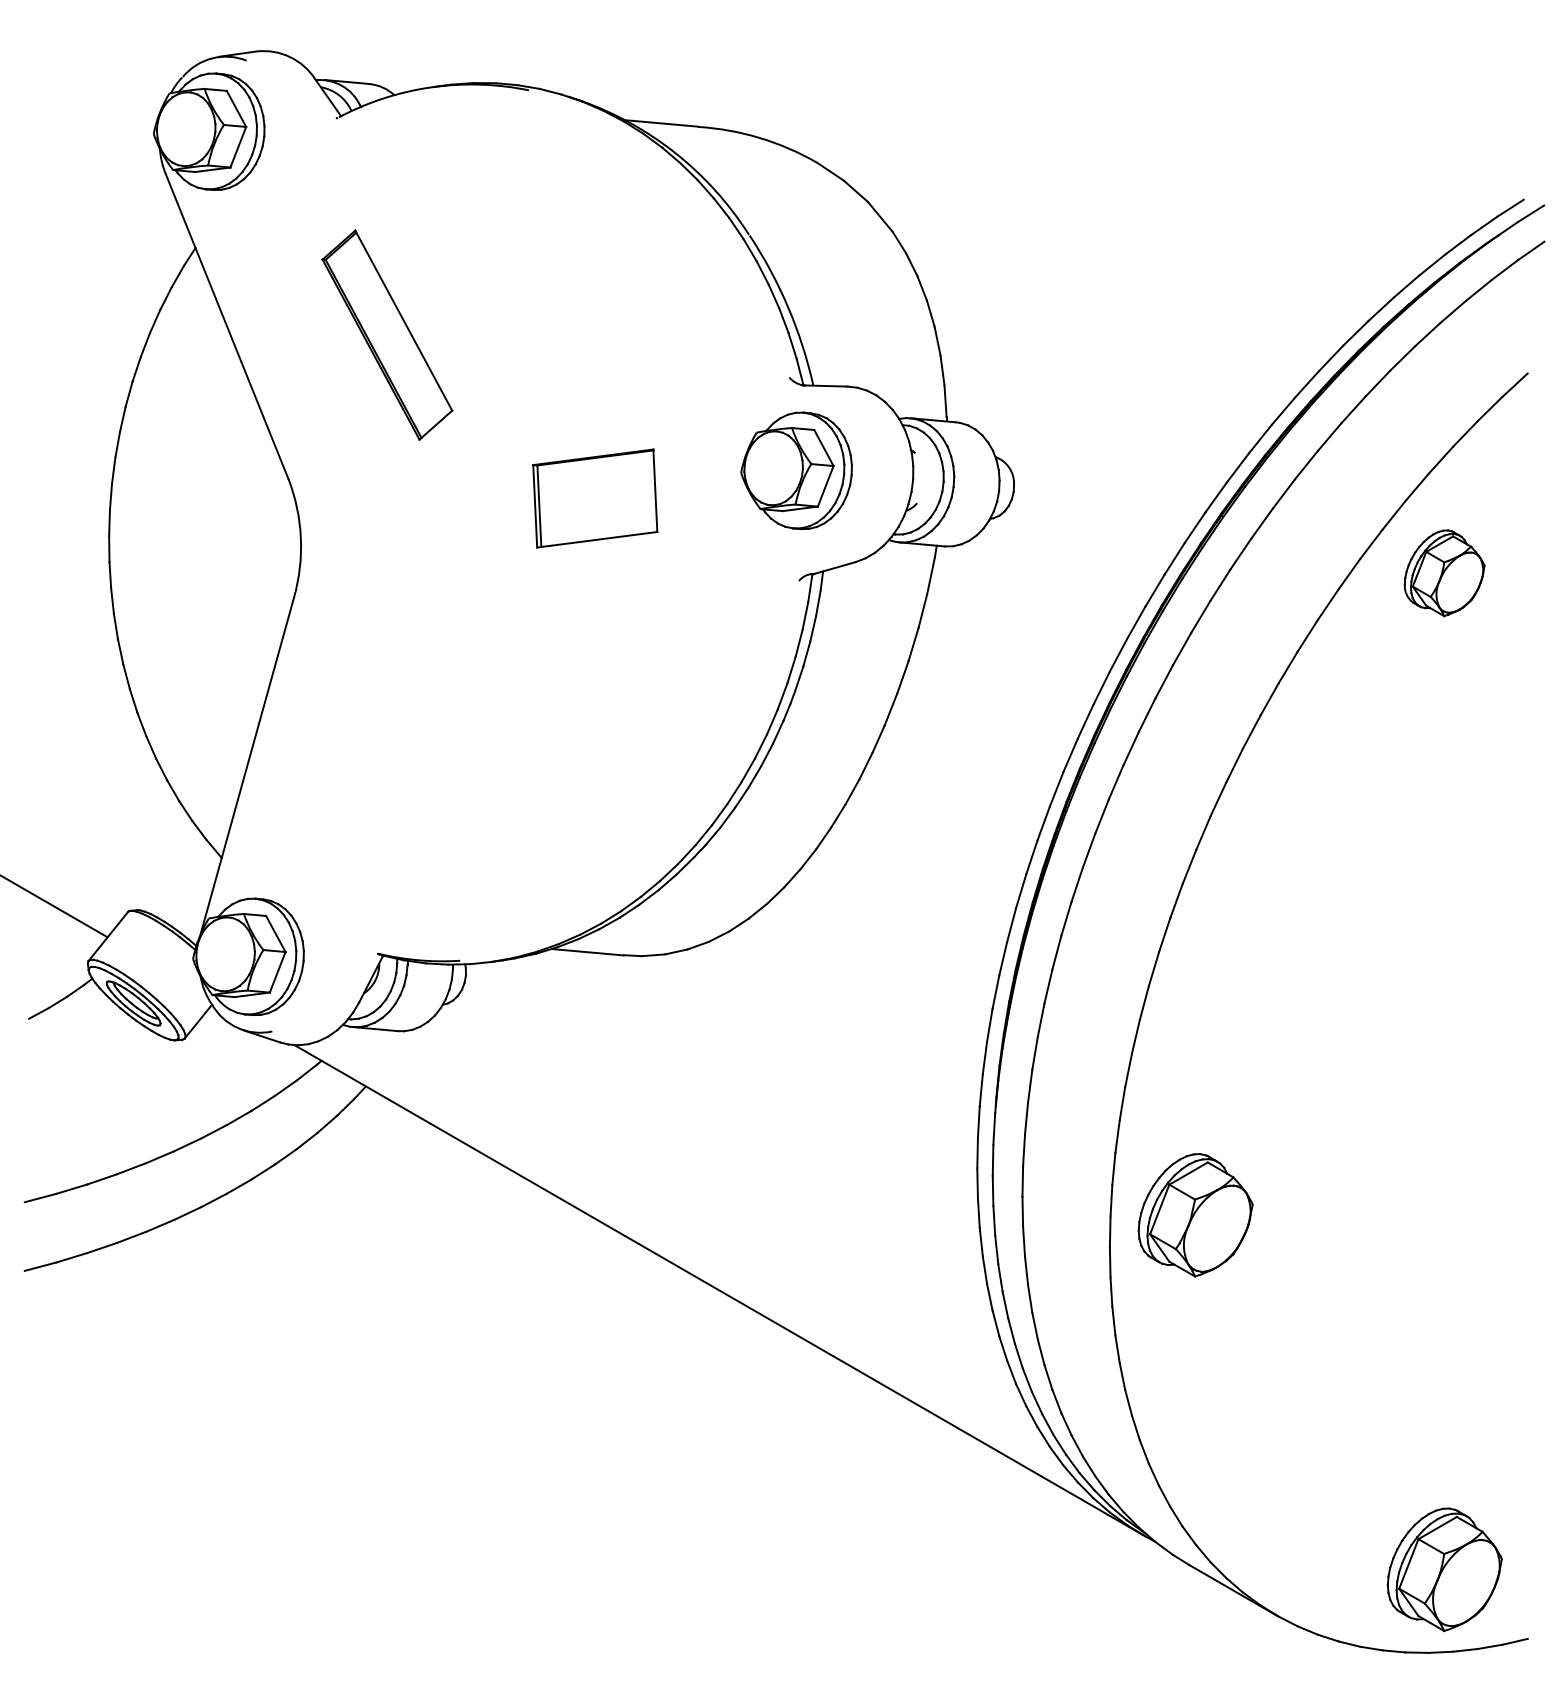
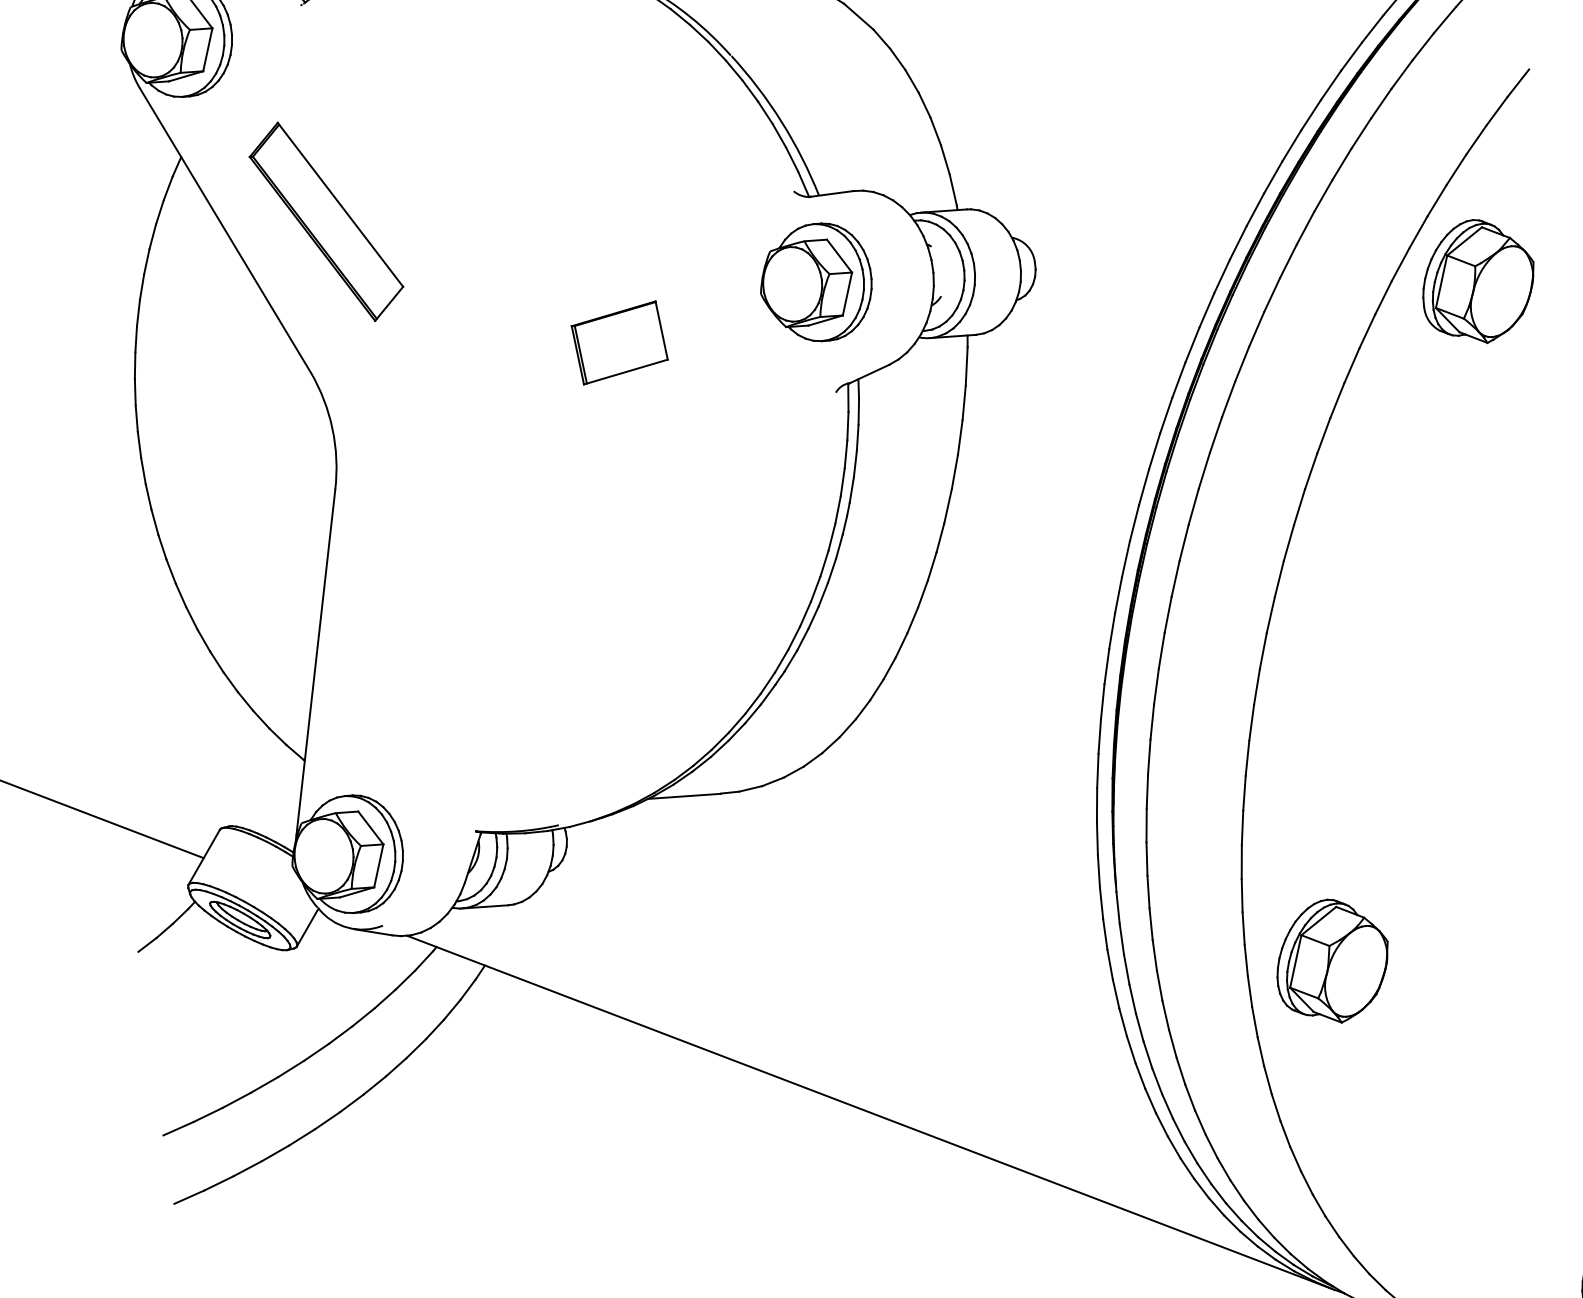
part: (387, 334) -> (326, 221), moved
part: (595, 498) -> (619, 342), size x0.71
part: (1444, 573) -> (1478, 282), size x1.43

